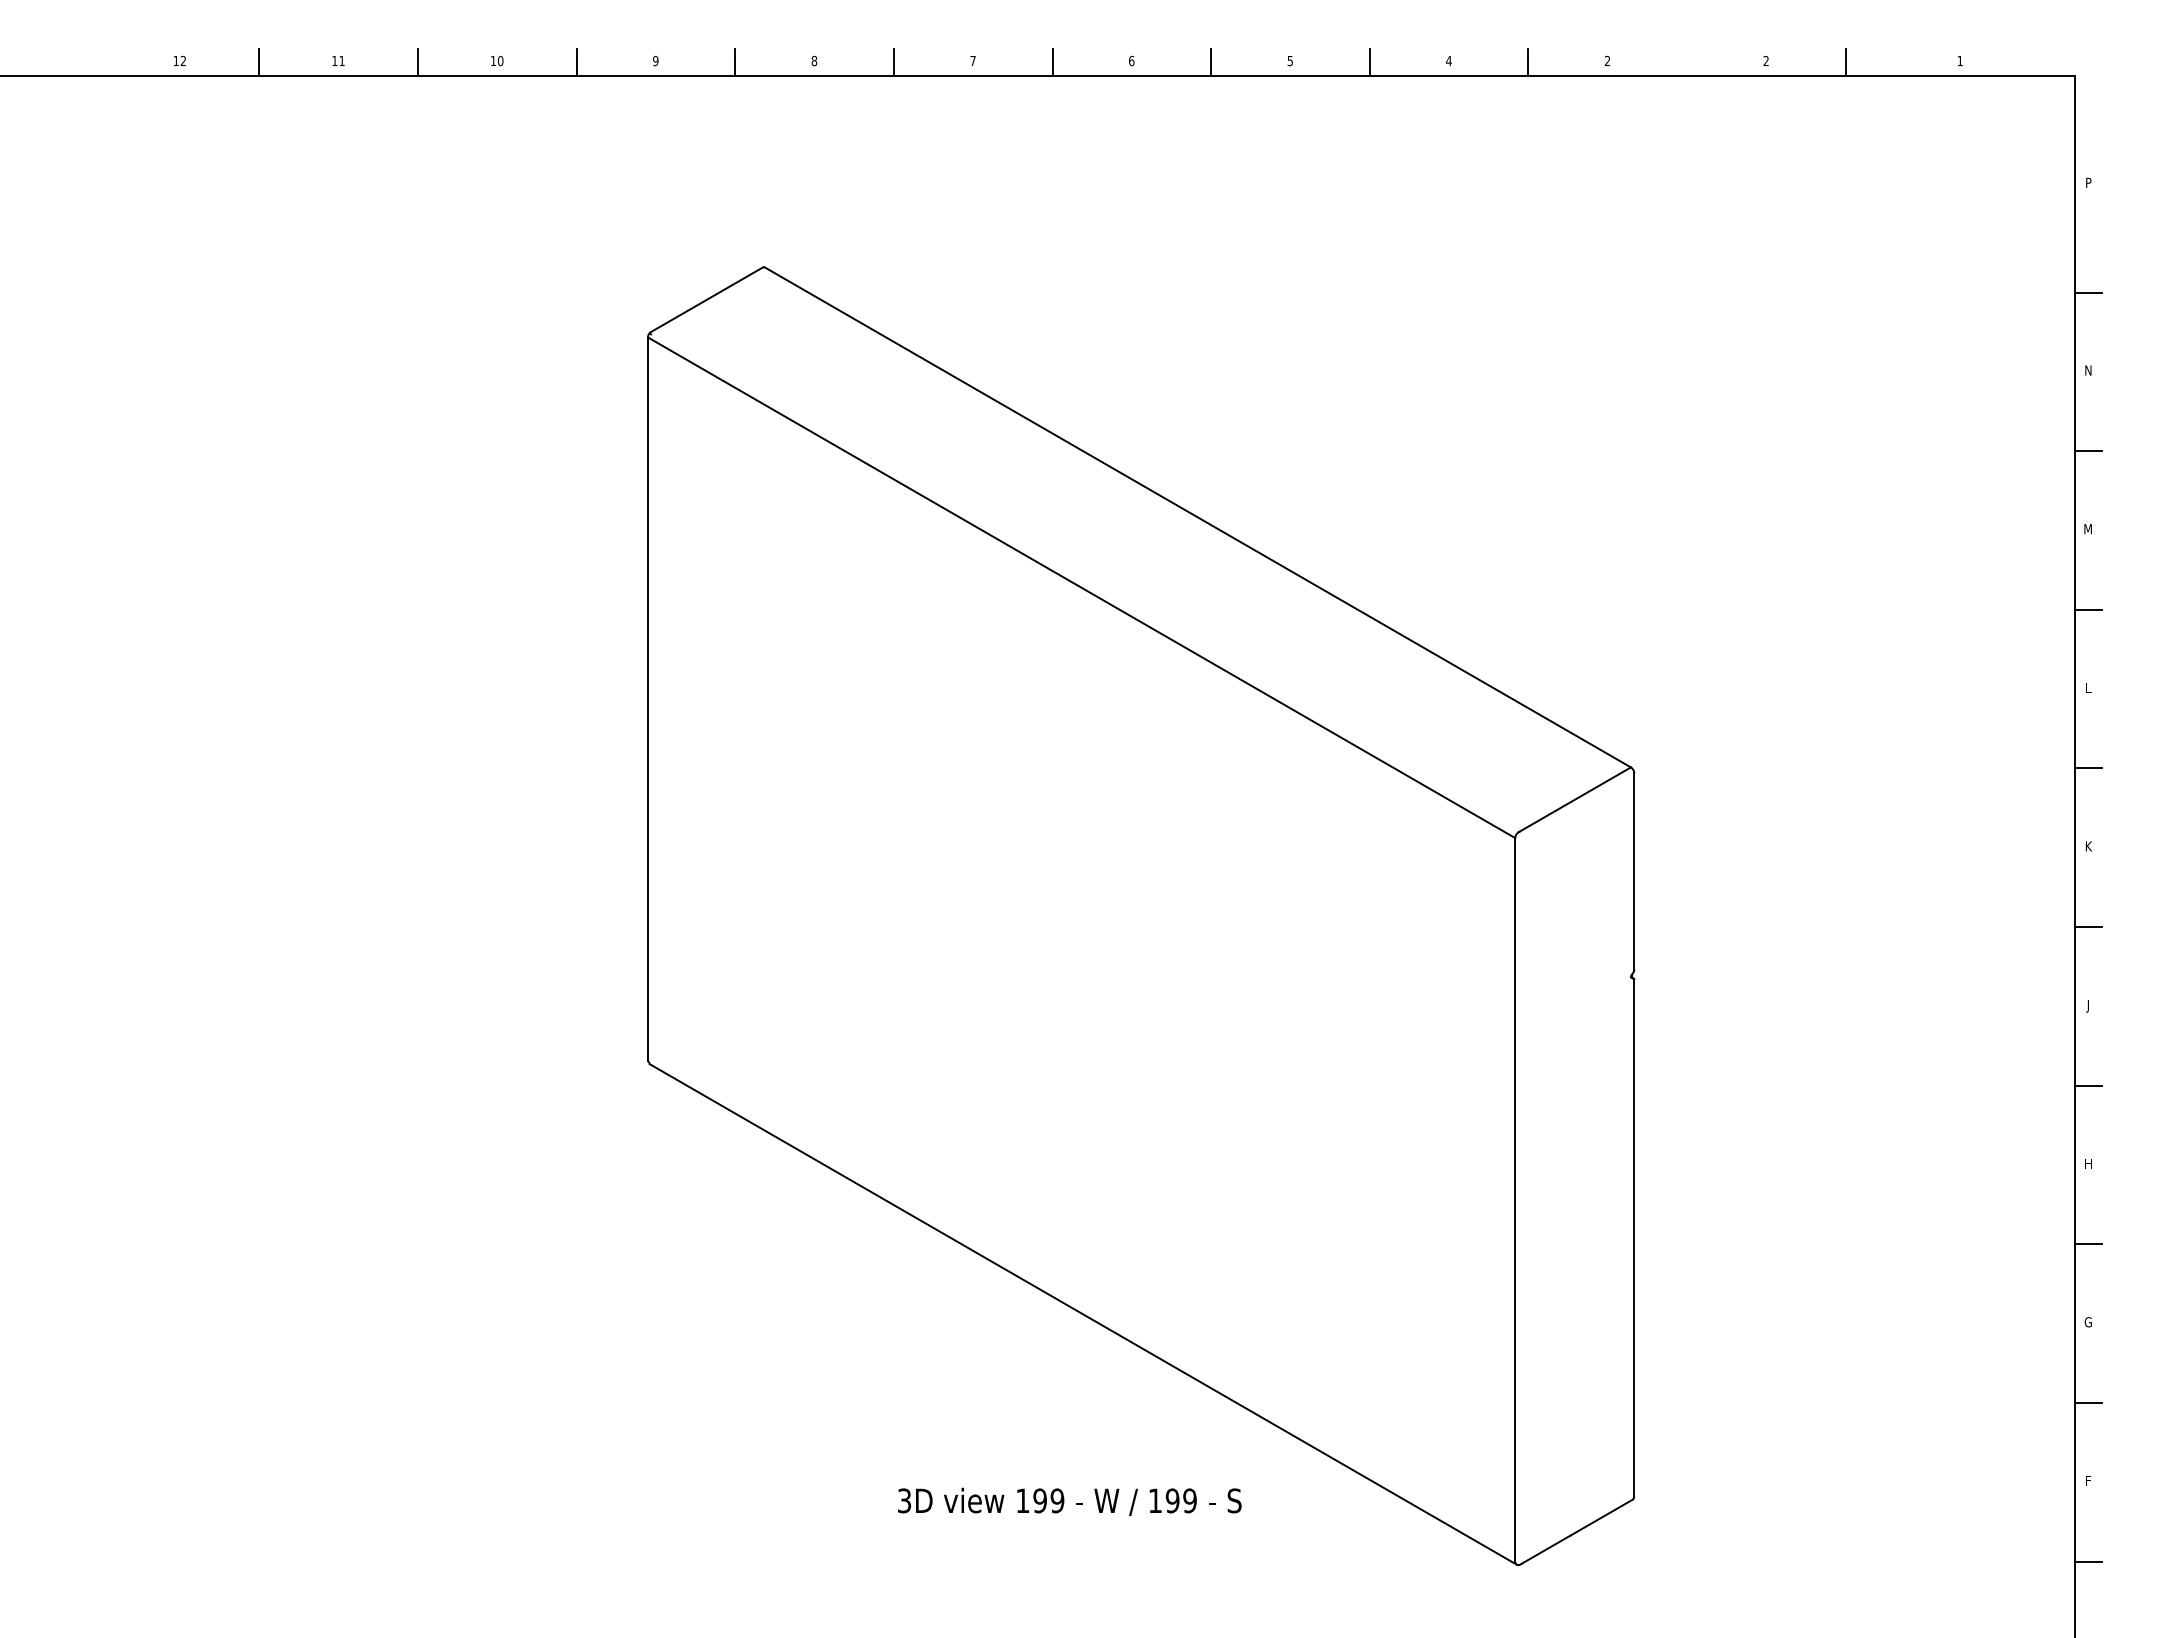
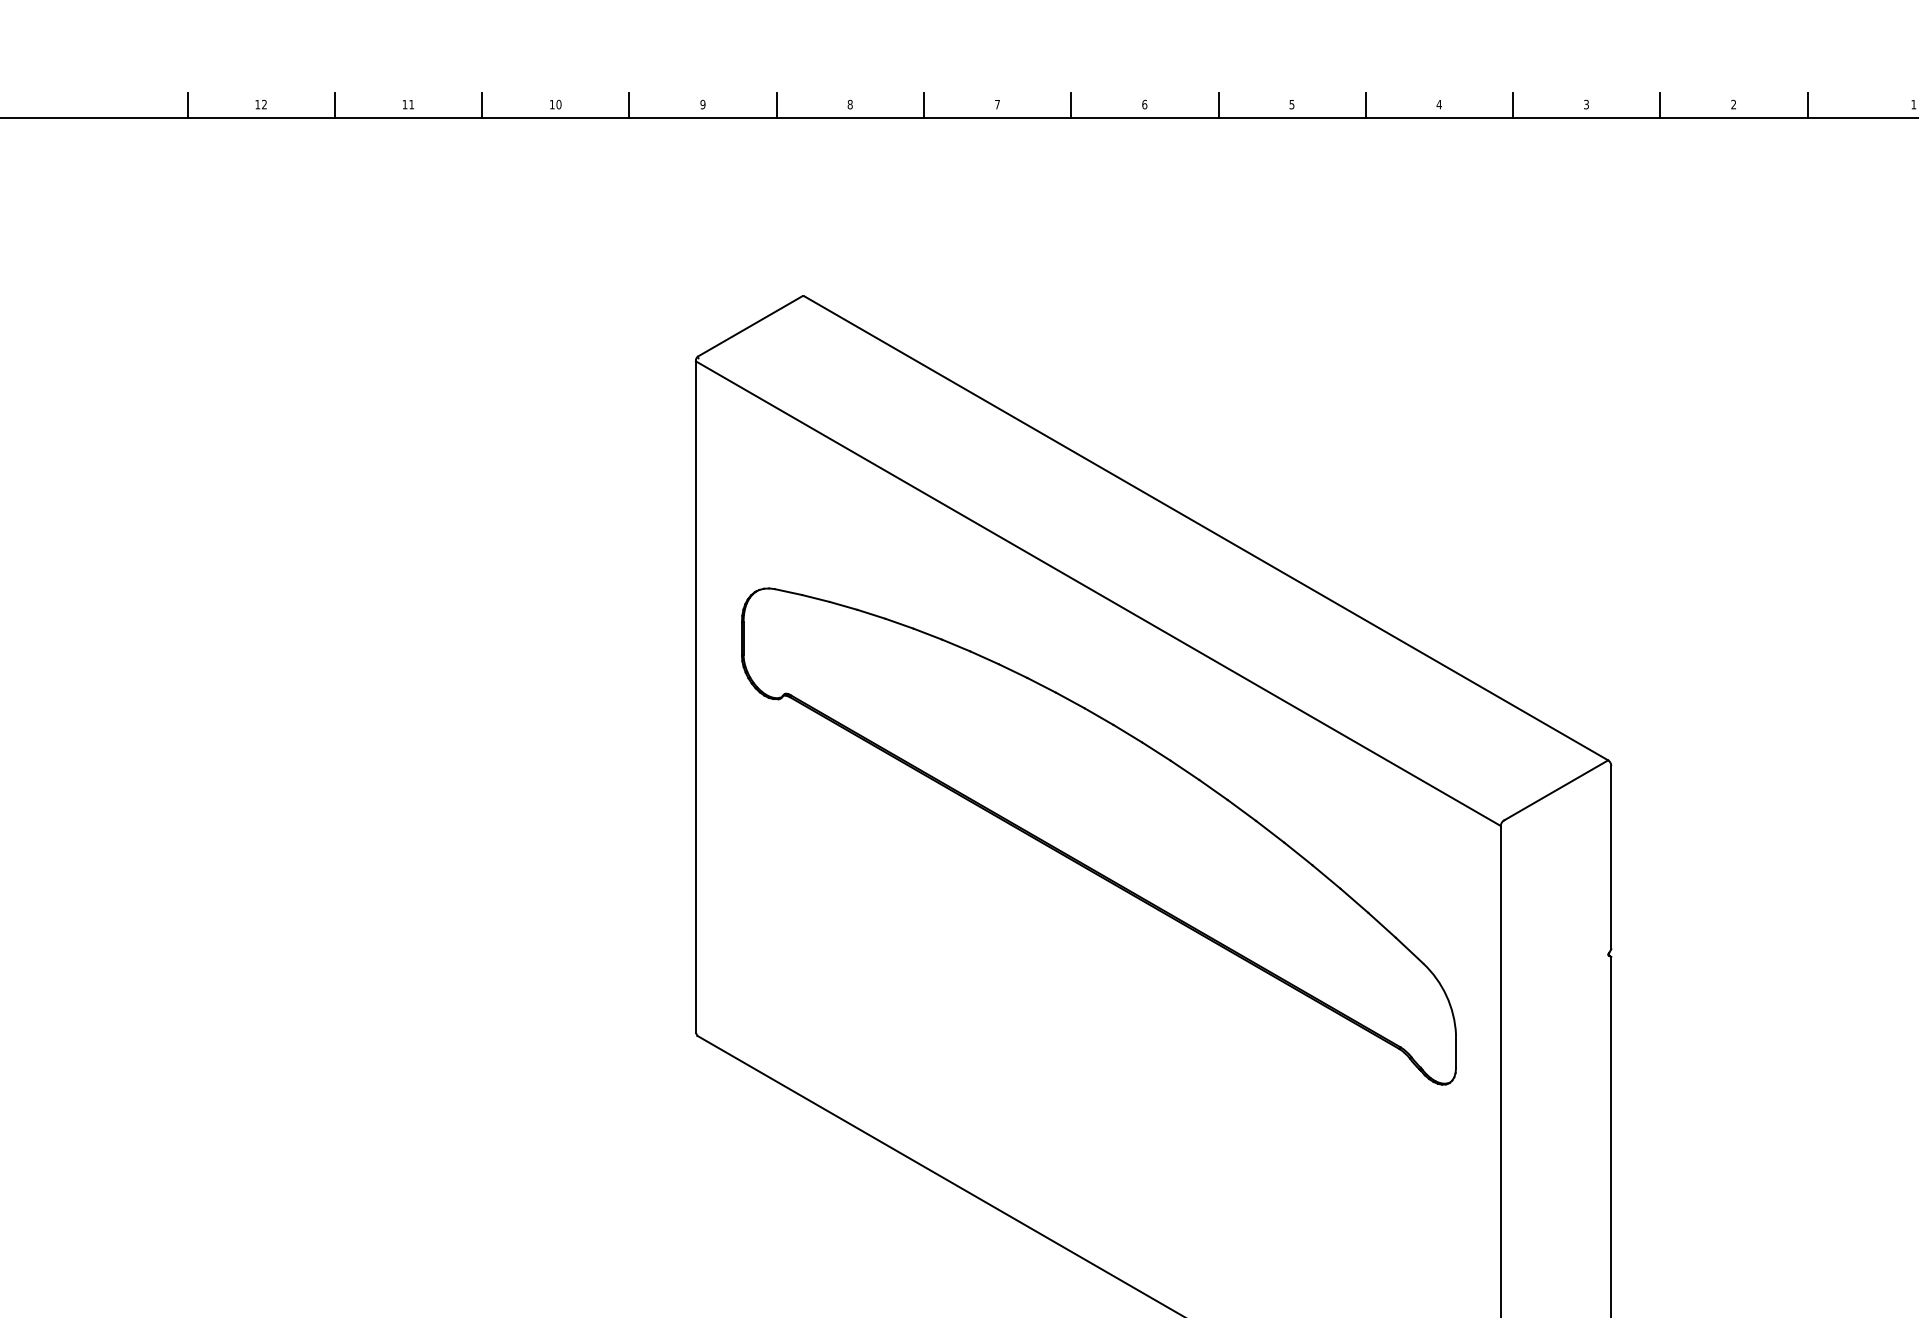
line: (100, 61) -> (187, 105), added
text: (1607, 61) -> (1586, 105), 2 -> 3
line: (1687, 61) -> (1660, 105), added
part: (1081, 849) -> (1098, 836), added

